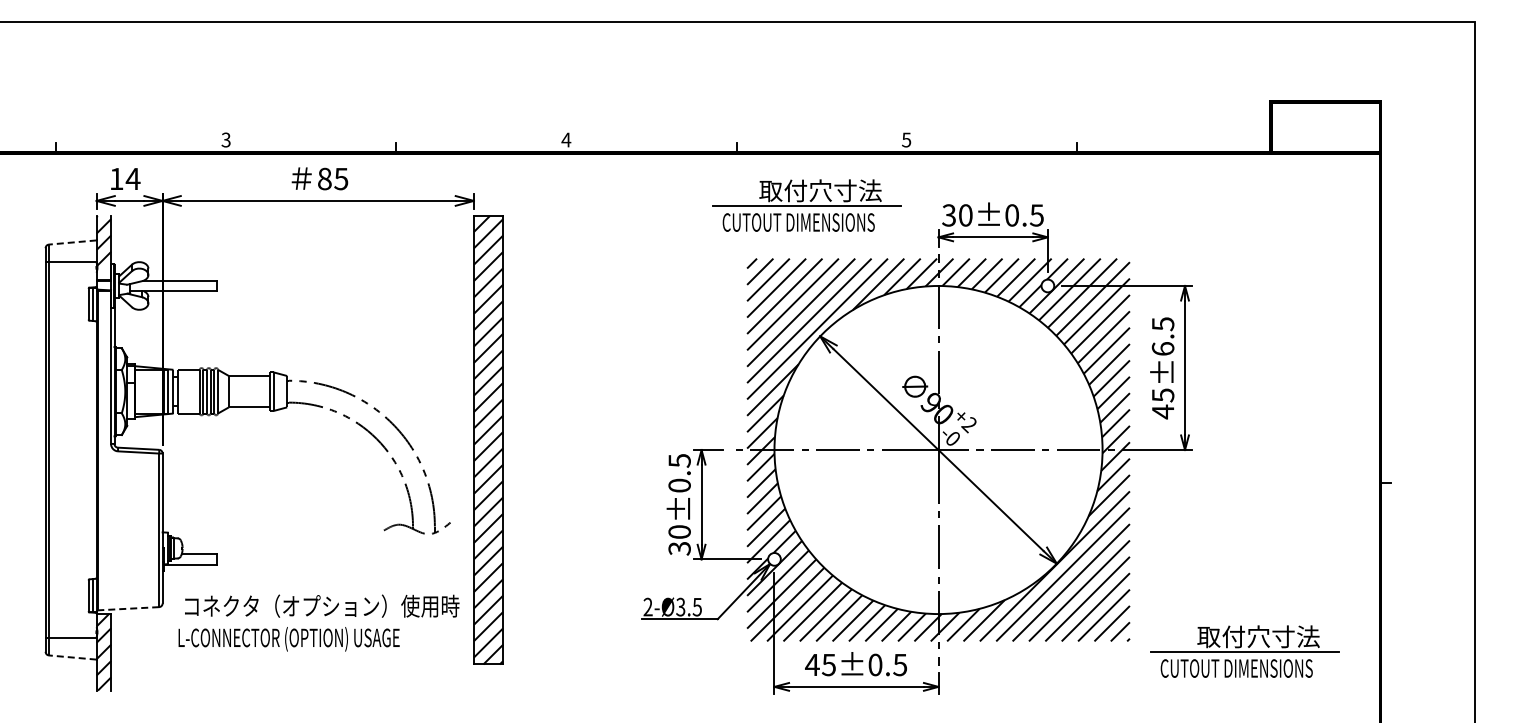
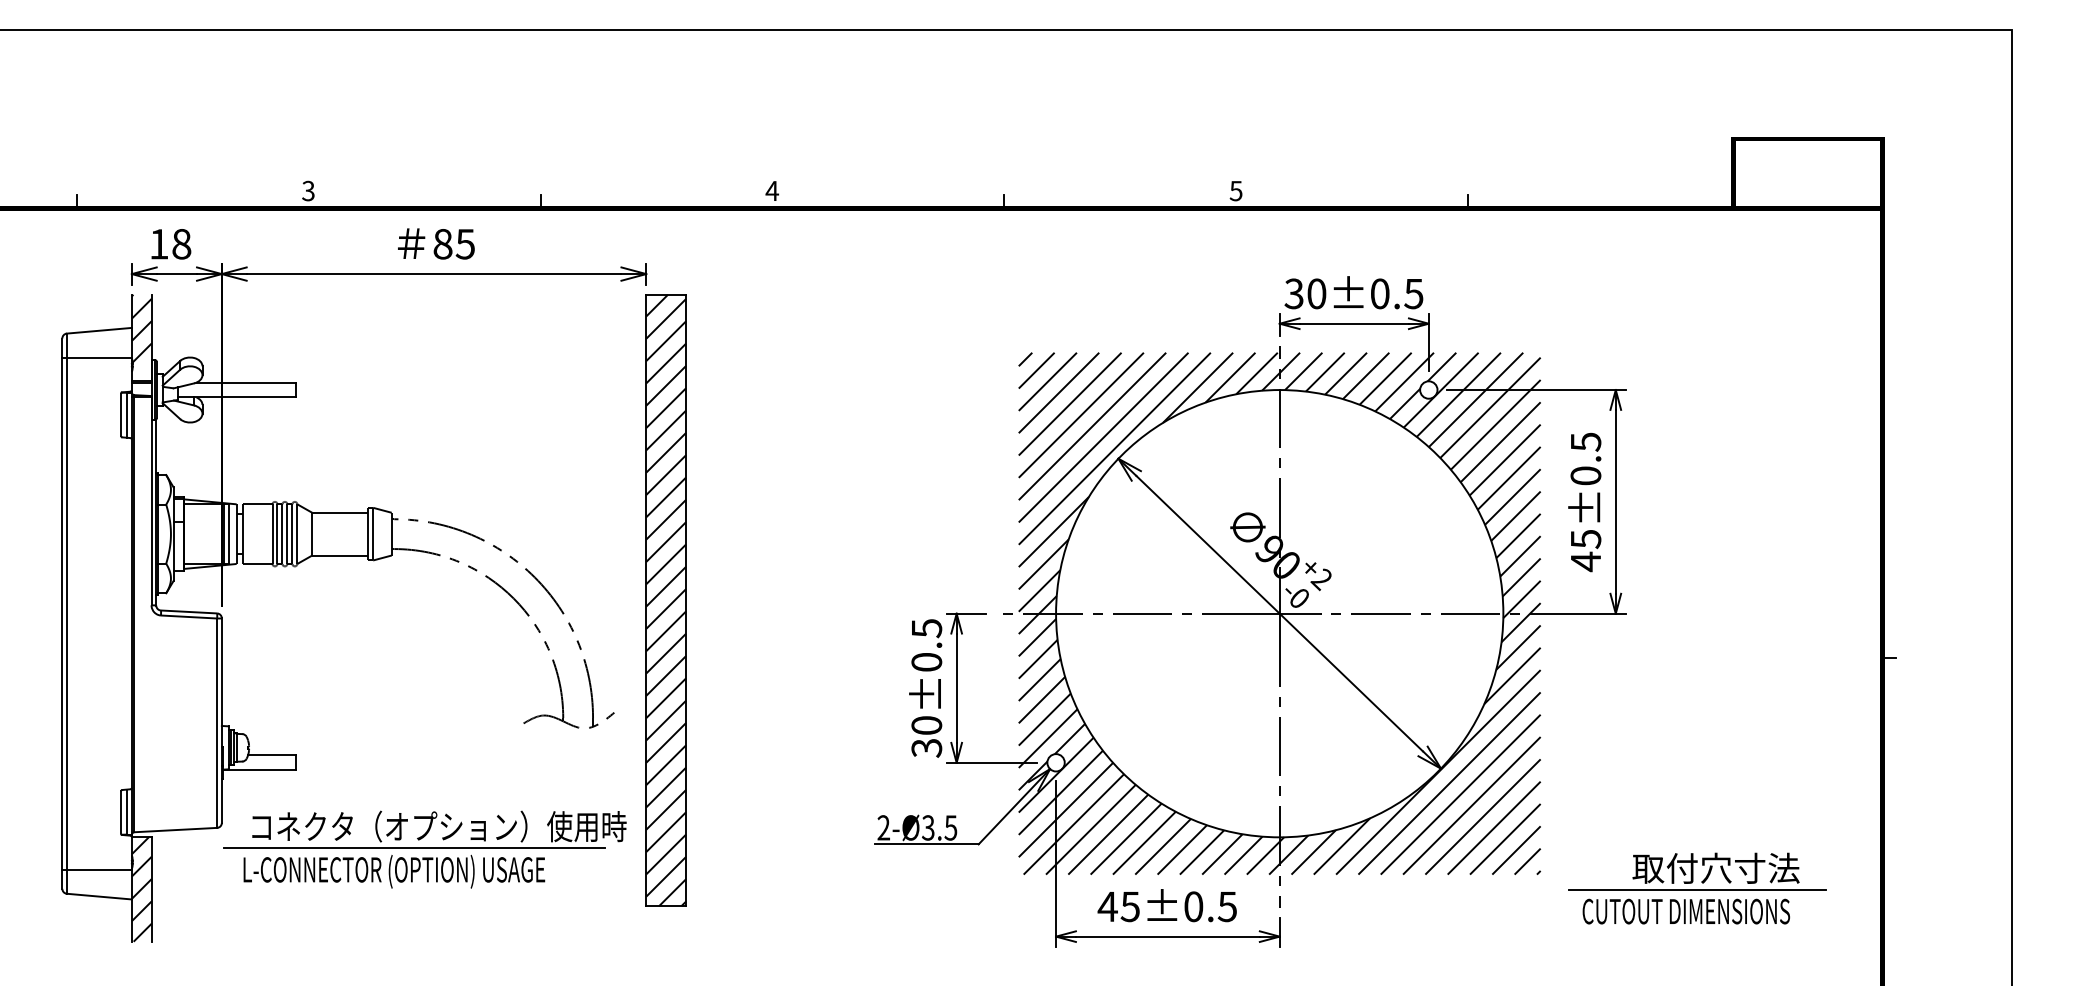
text: (132, 178) -> (180, 243), 14 -> 18
part: (806, 205) -> (1099, 280), removed
line: (72, 242) -> (98, 330), dashed -> solid
text: (1162, 348) -> (1585, 475), 45±6.5 -> 45±0.5
line: (128, 608) -> (175, 829), dashed -> solid
line: (303, 621) -> (413, 847), added
line: (72, 657) -> (98, 896), dashed -> solid

